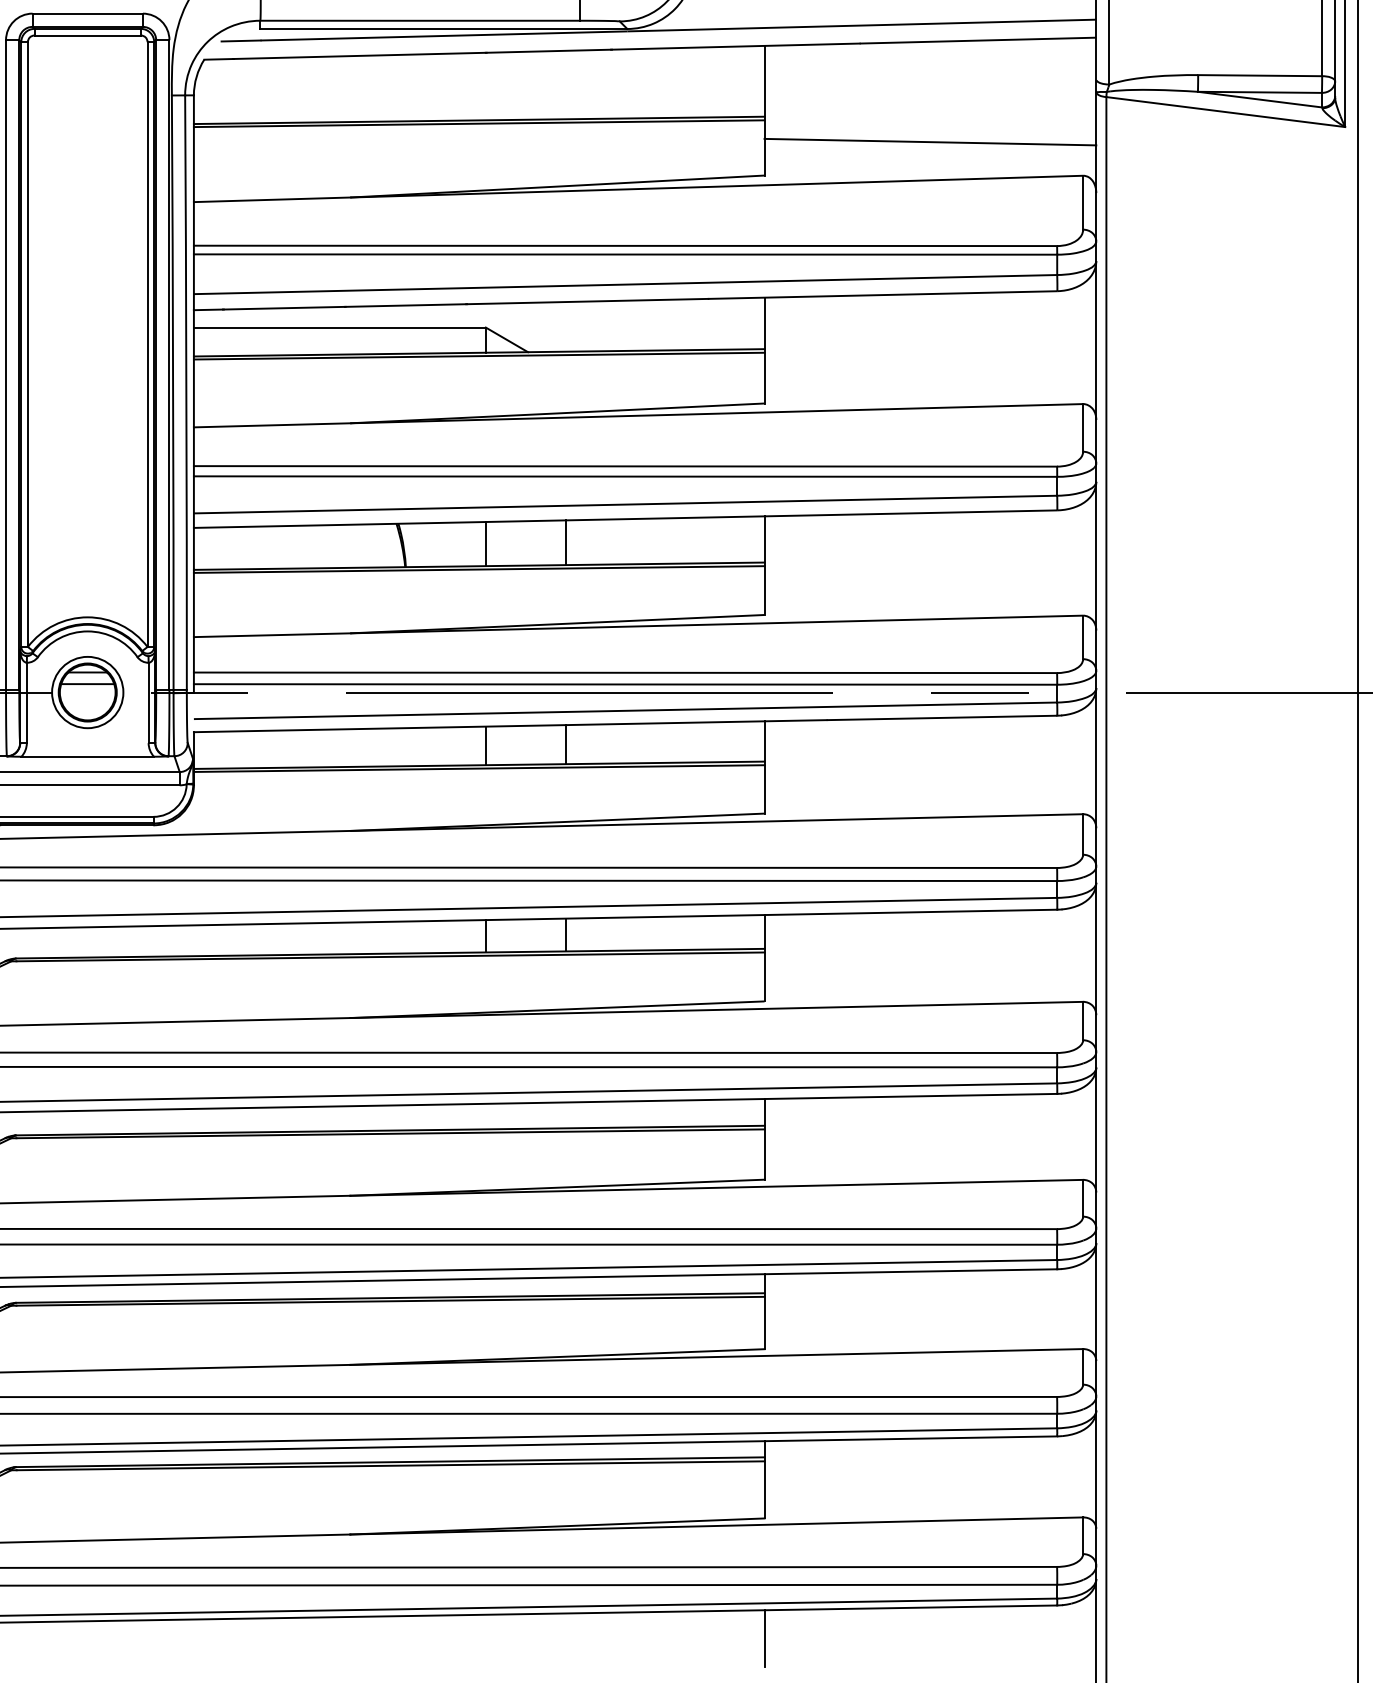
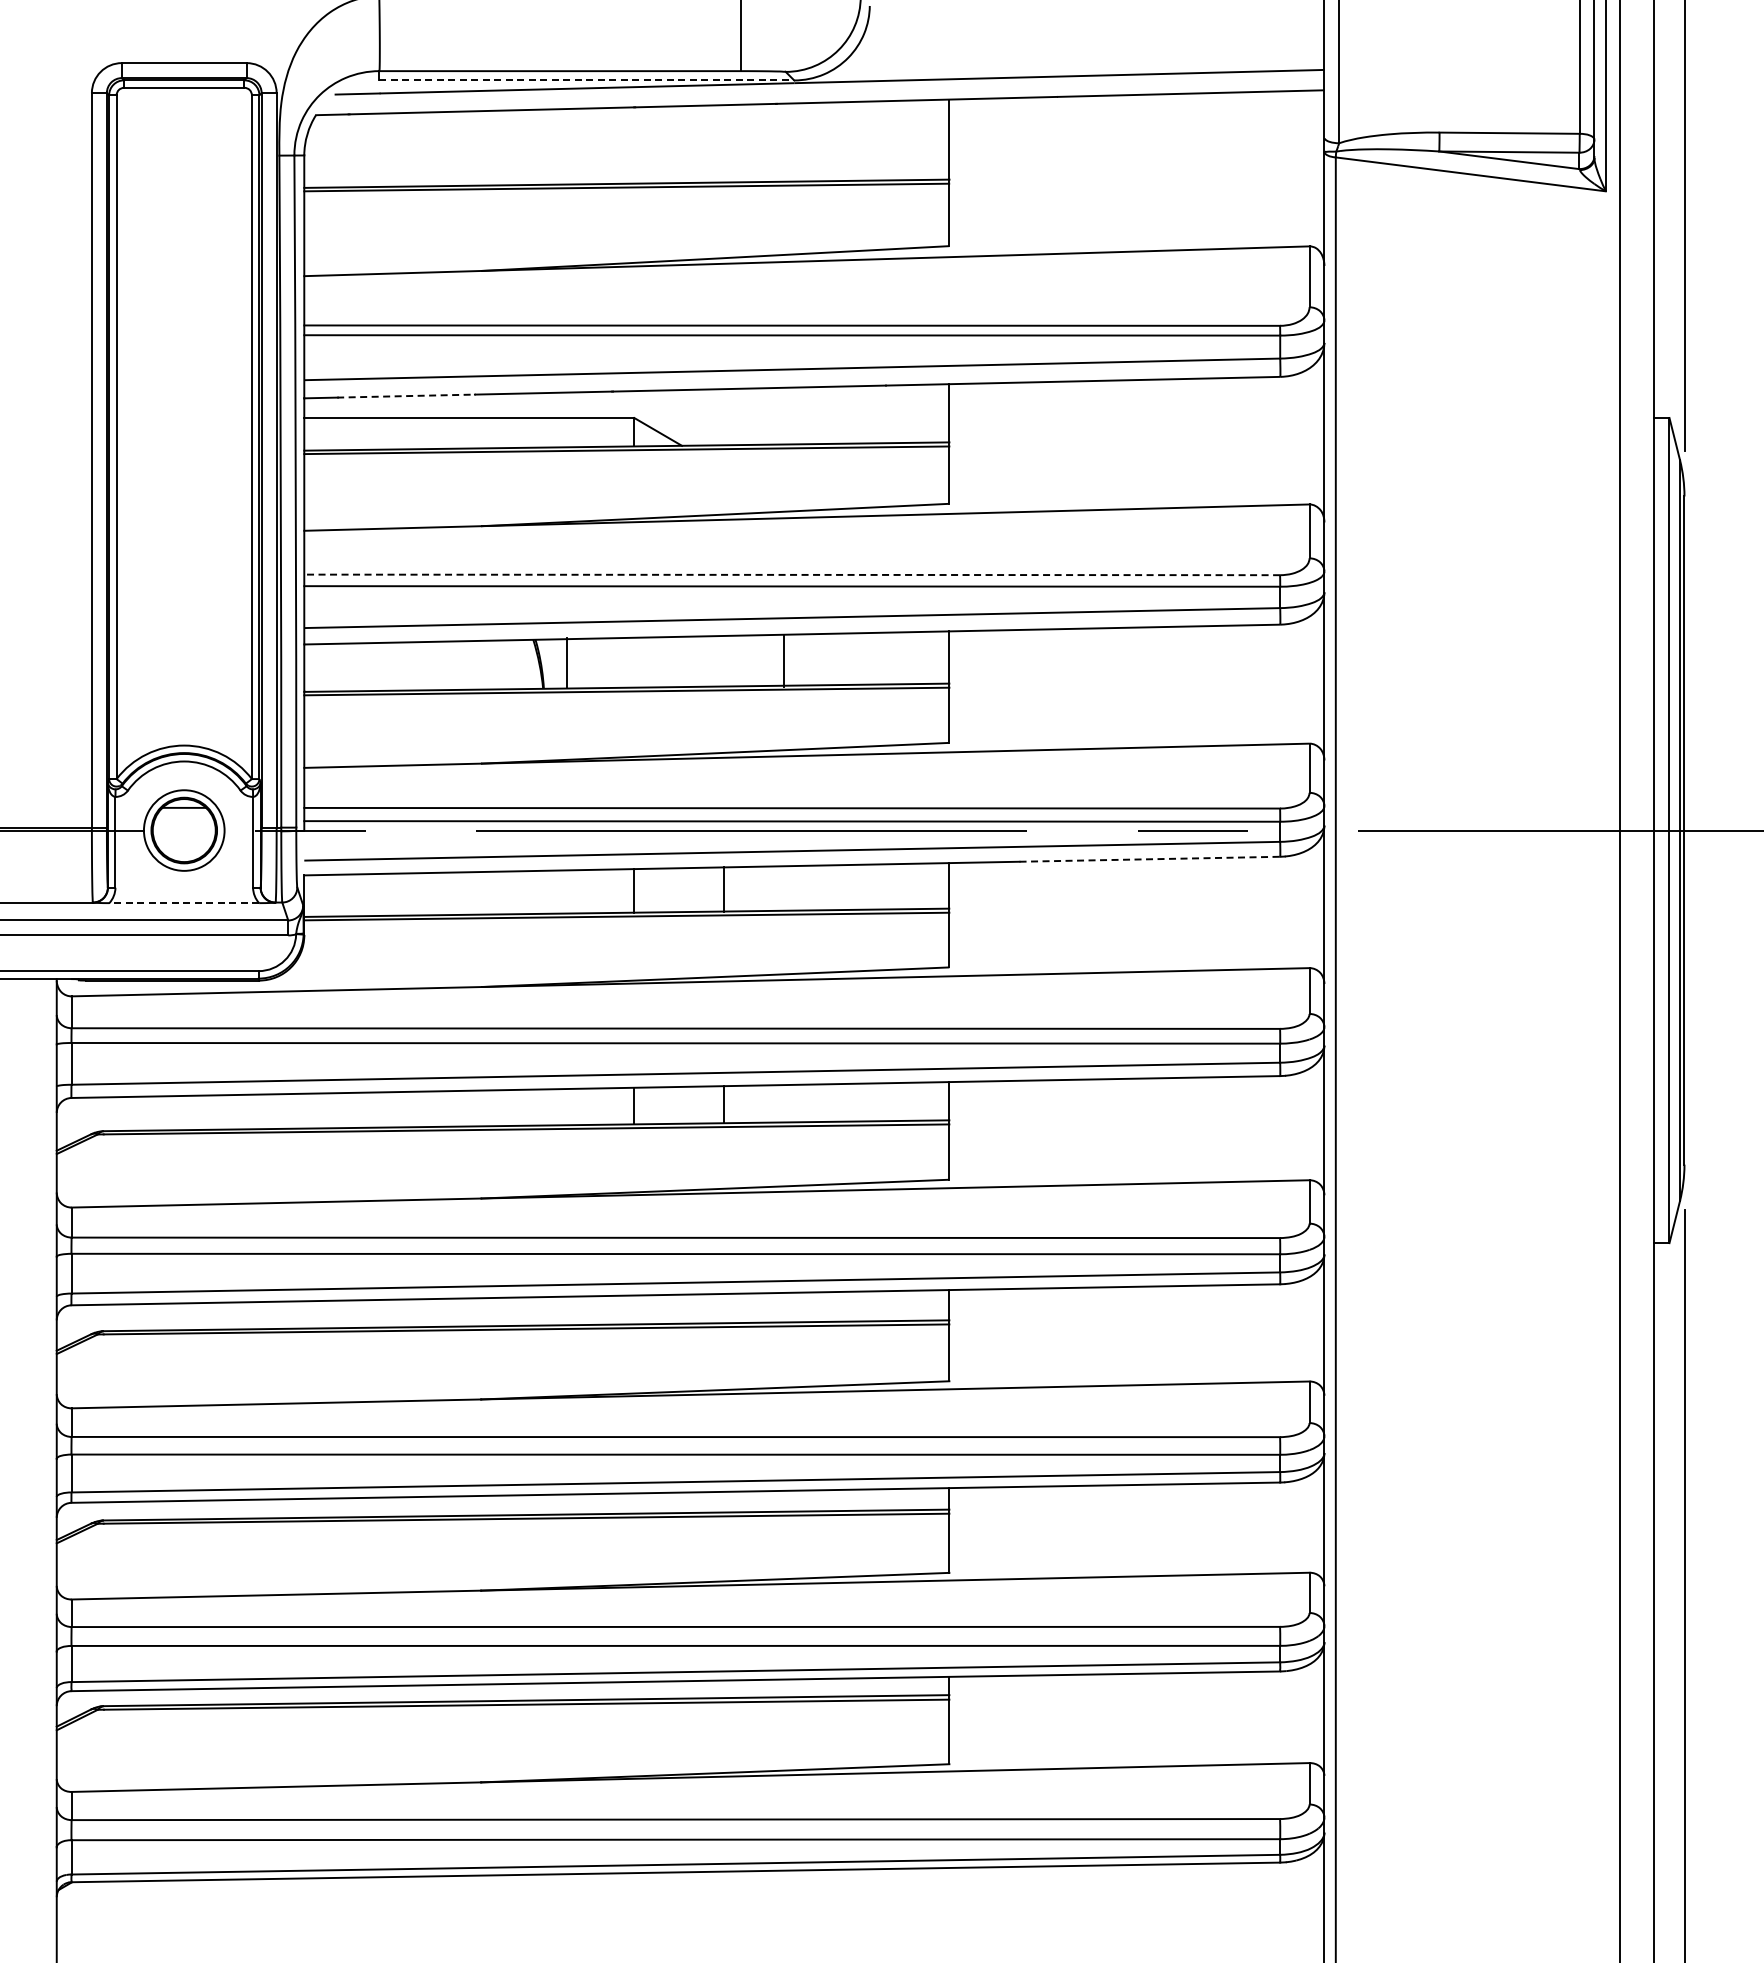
line: (444, 29) -> (587, 80), solid -> dashed
line: (930, 142) -> (1136, 208), removed
line: (284, 308) -> (406, 396), solid -> dashed
line: (625, 466) -> (792, 574), solid -> dashed
line: (565, 542) -> (784, 660), moved
line: (486, 543) -> (567, 662), moved
line: (87, 684) -> (184, 821), removed
line: (943, 718) -> (1151, 859), solid -> dashed
line: (87, 757) -> (184, 903), solid -> dashed
line: (764, 1638) -> (949, 1899), removed

